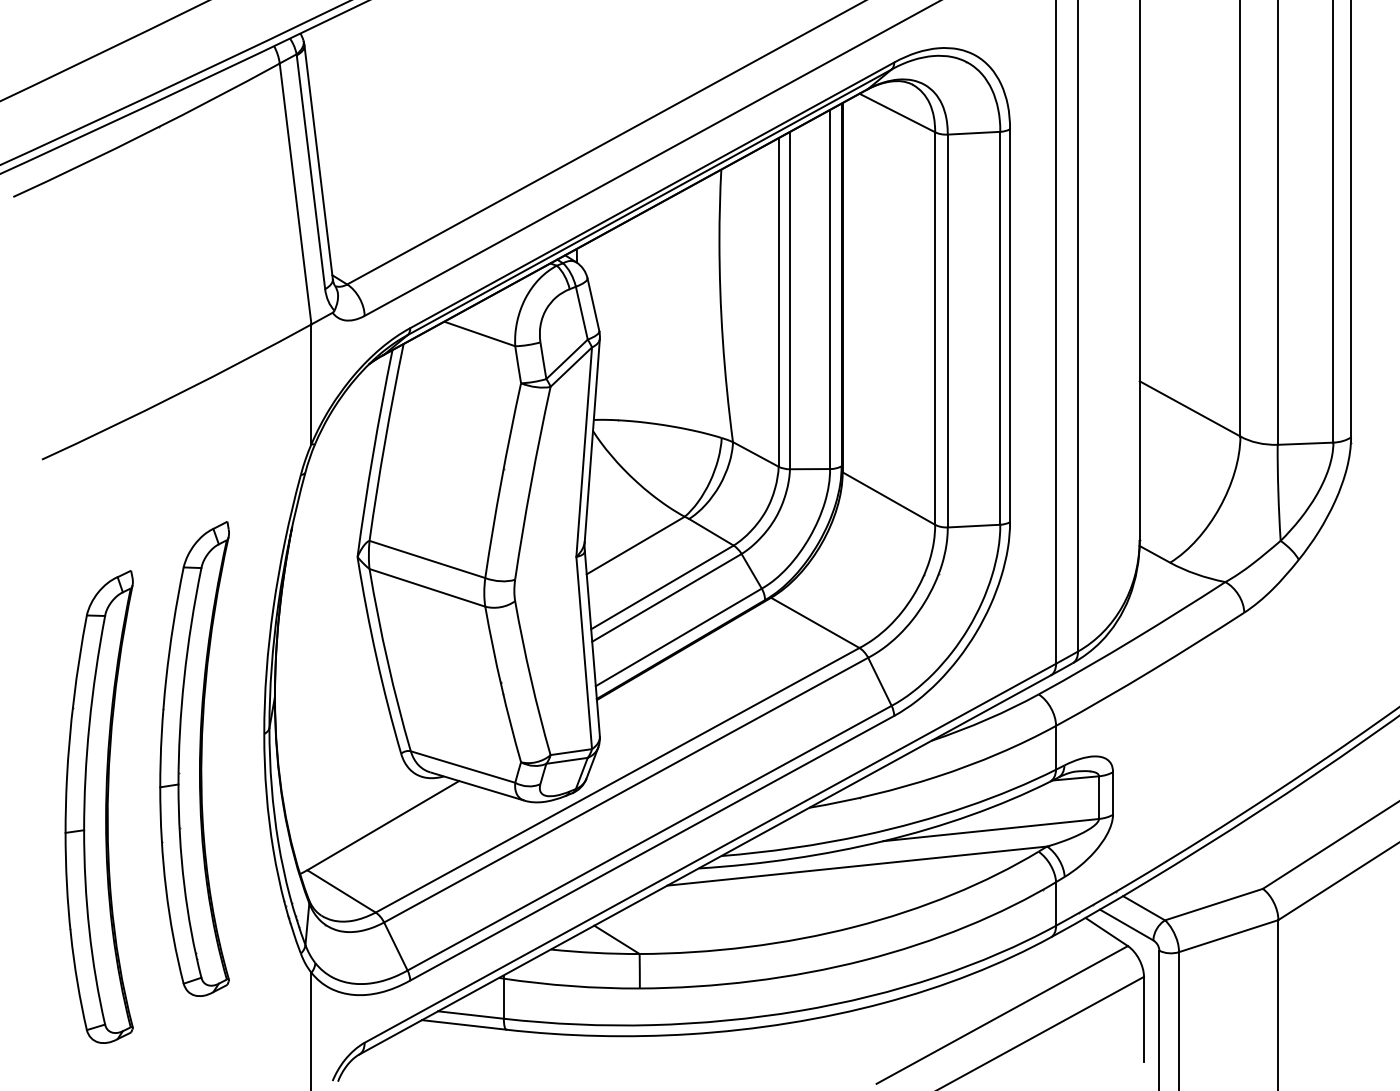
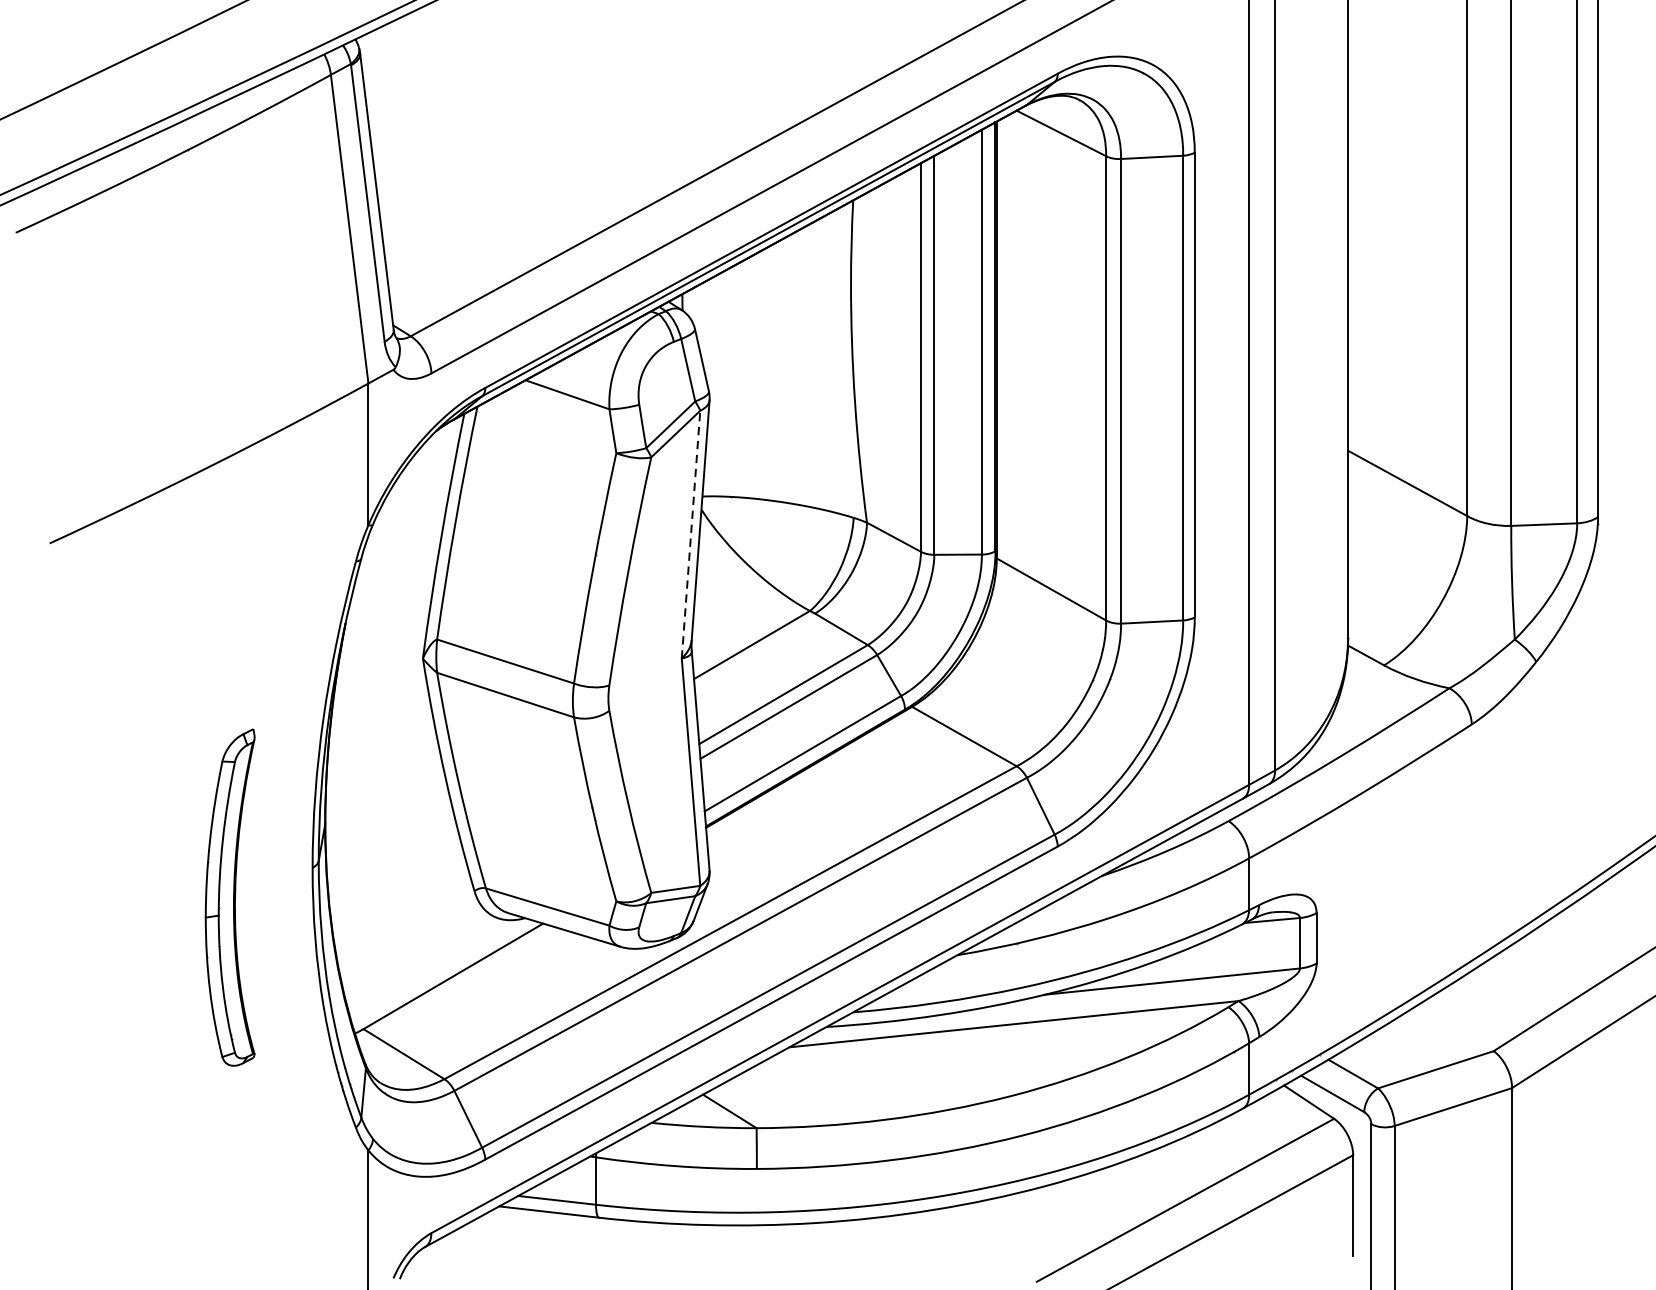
line: (584, 452) -> (691, 534), solid -> dashed
part: (194, 758) -> (230, 896), size x0.6
part: (98, 806) -> (116, 953), removed

